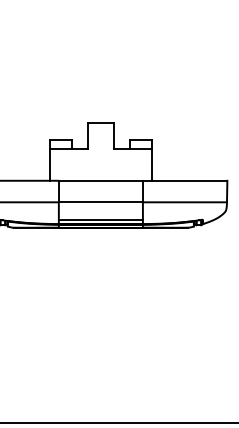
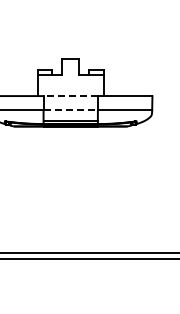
line: (100, 181) -> (70, 96), solid -> dashed
line: (102, 203) -> (71, 110), solid -> dashed

